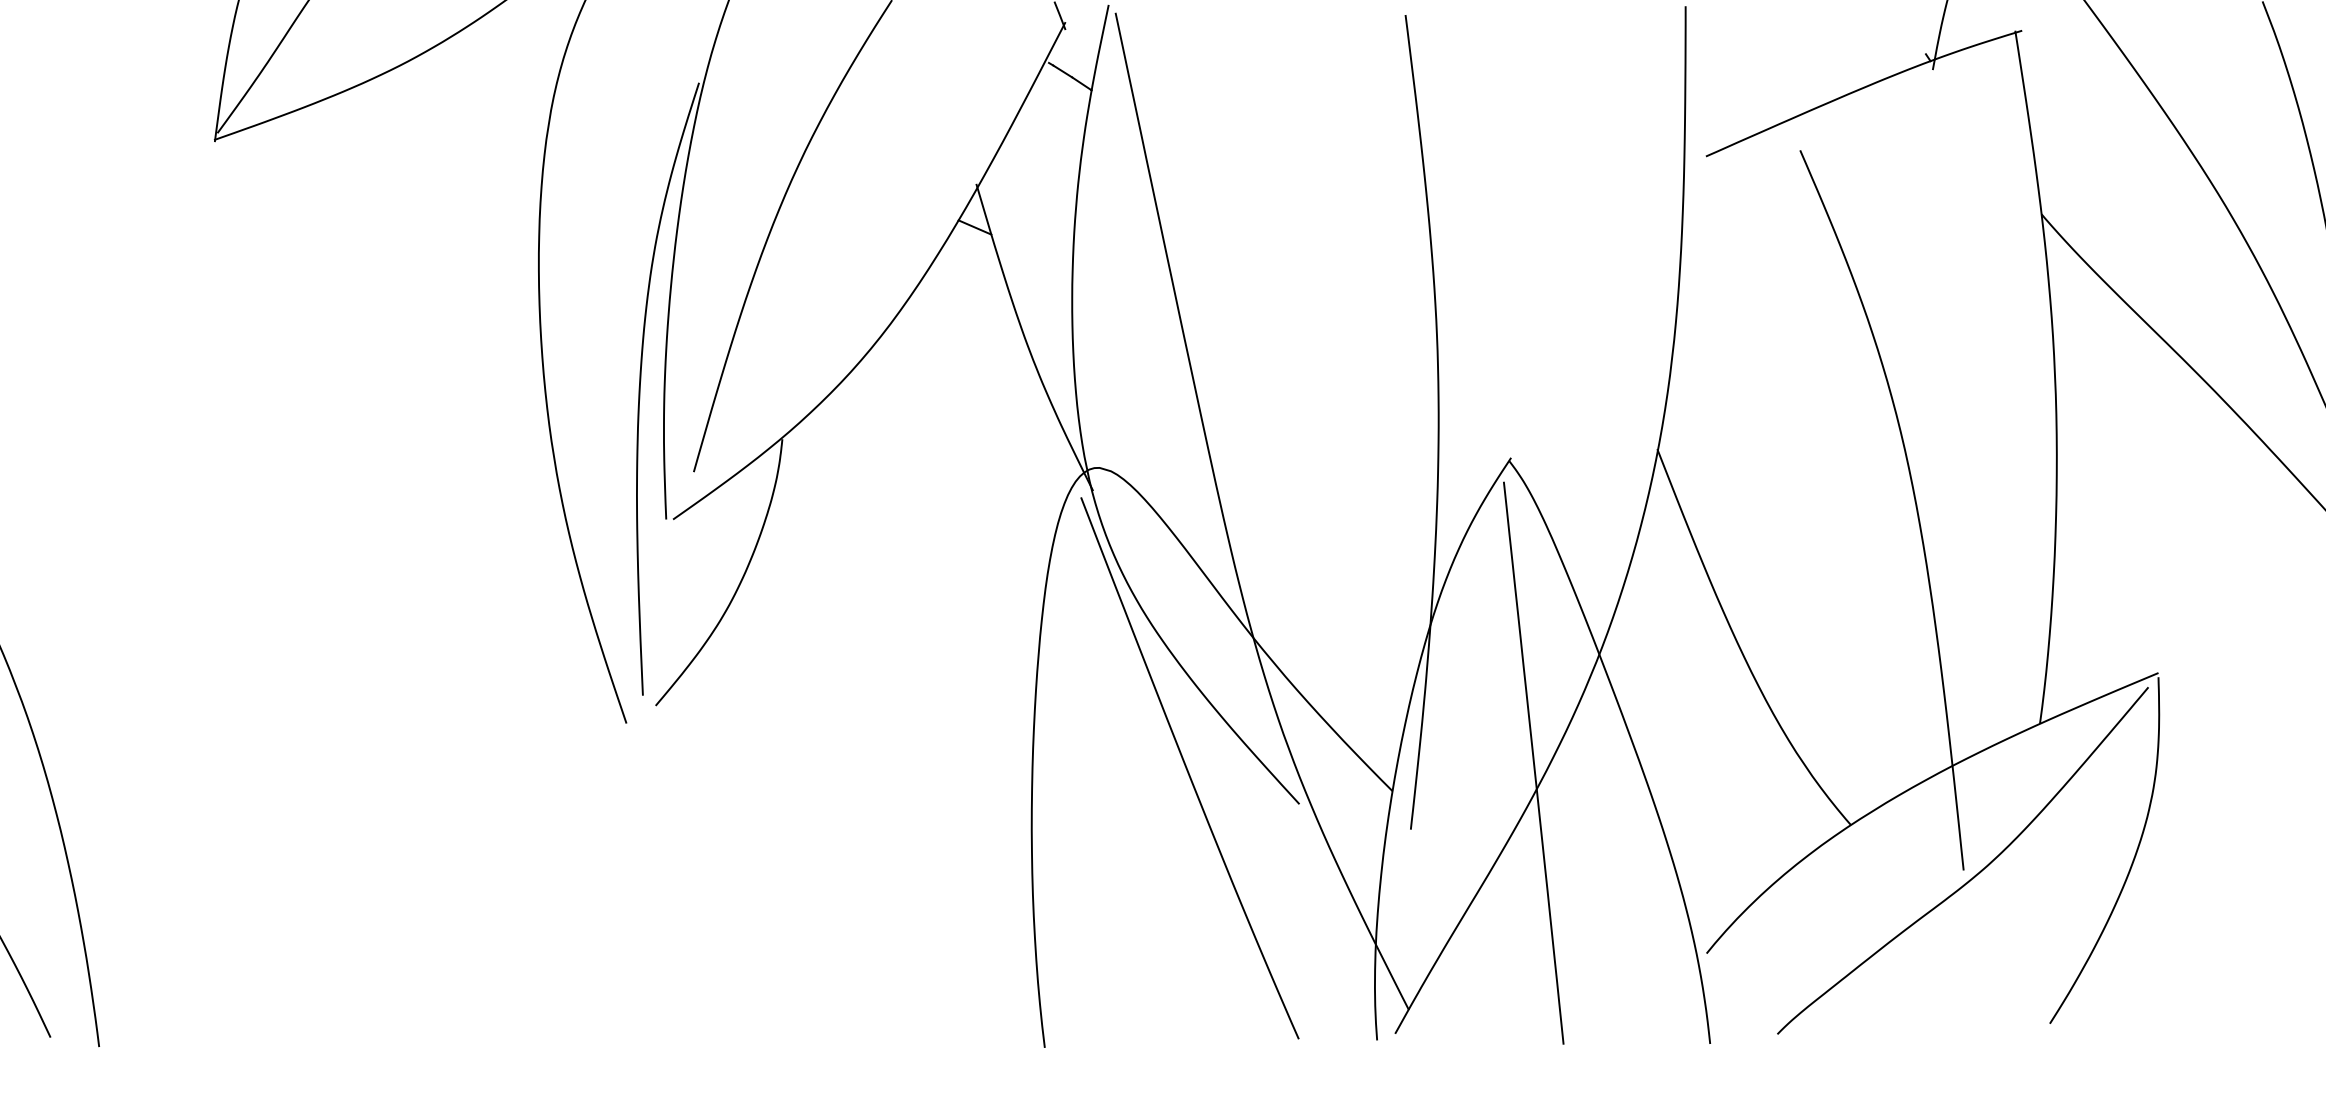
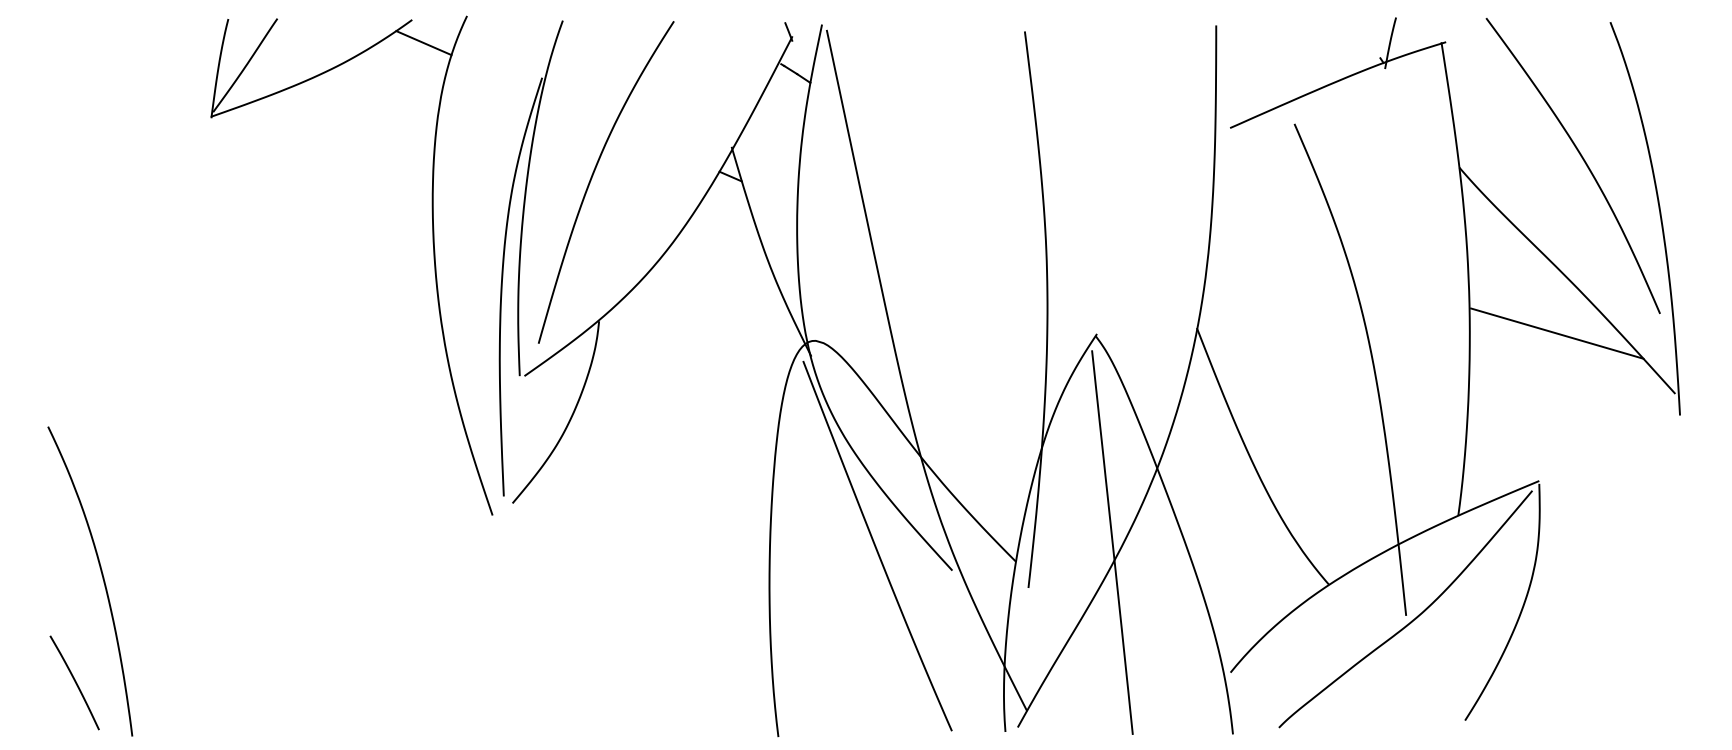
line: (525, 32) -> (423, 43), added
line: (2185, 457) -> (1557, 333), added

